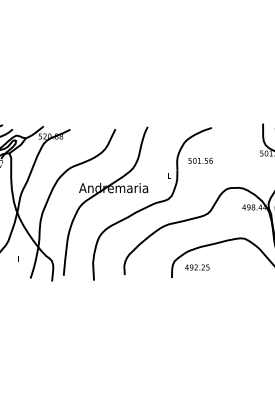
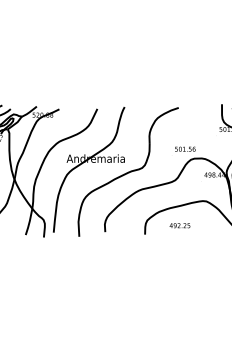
text: (200, 160) -> (185, 148), moved
text: (197, 267) -> (180, 225), moved

